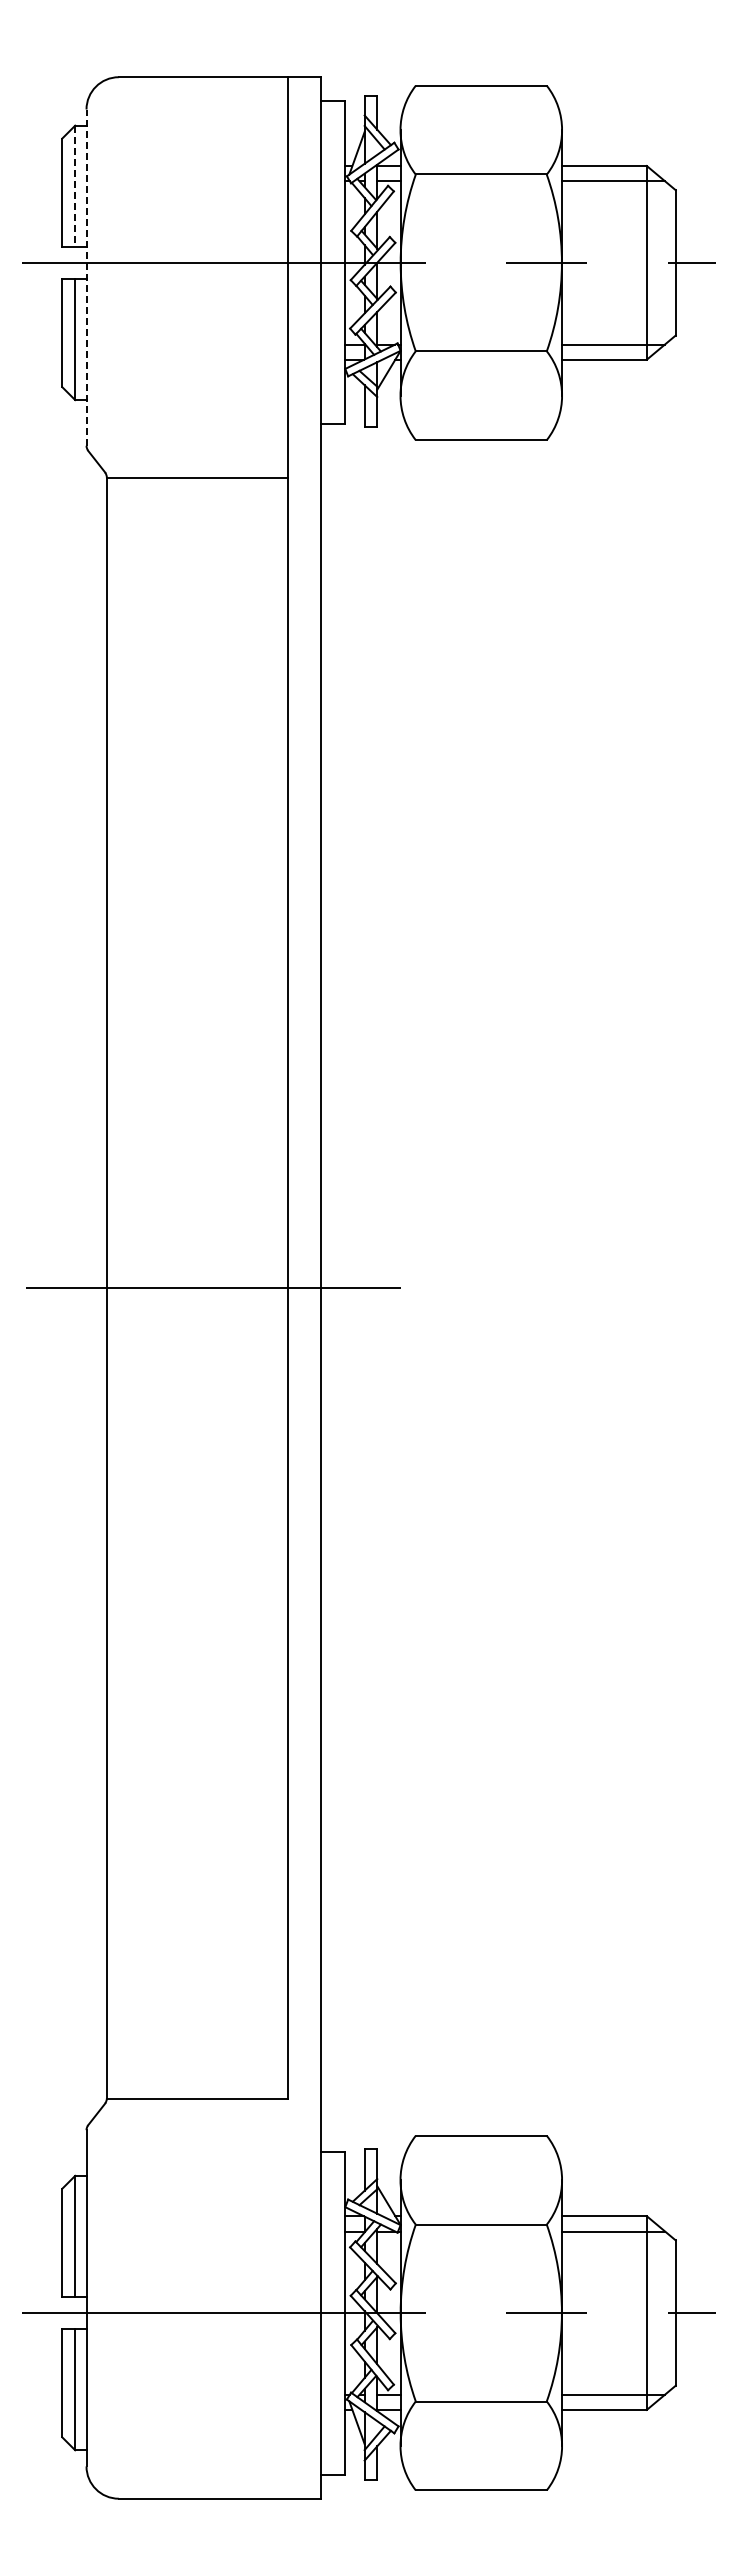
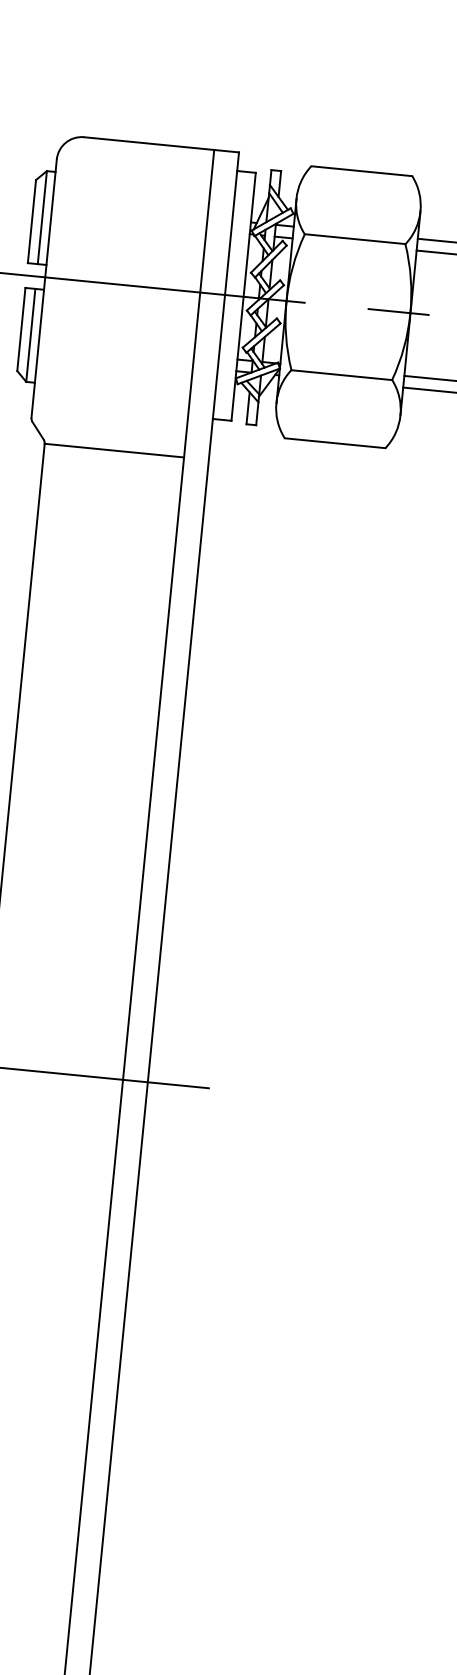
line: (75, 186) -> (42, 217), dashed -> solid
line: (86, 277) -> (44, 288), dashed -> solid

